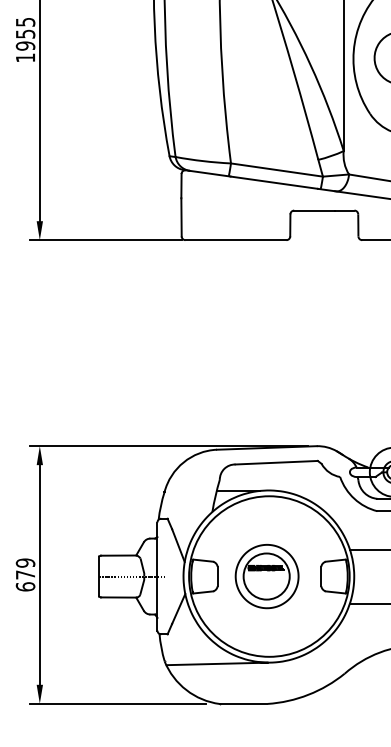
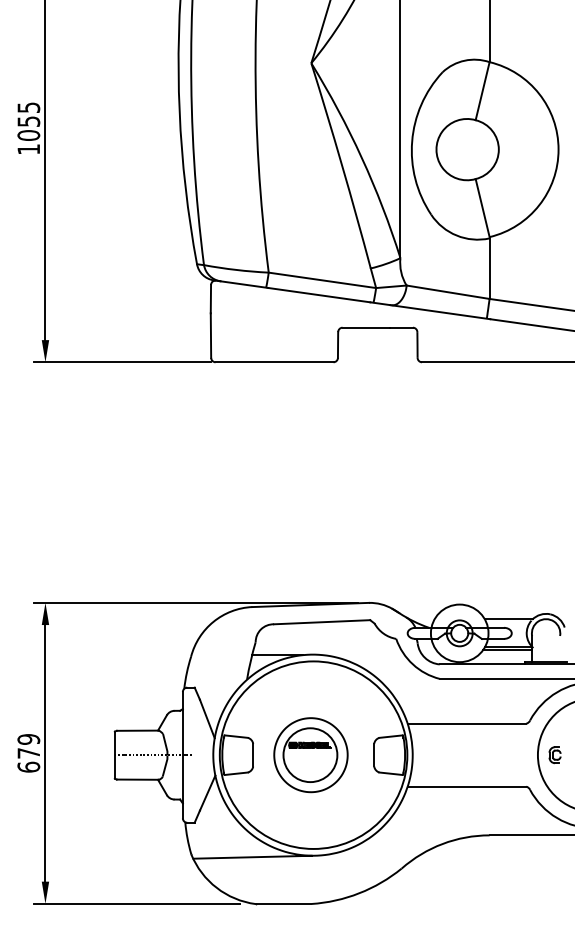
text: (25, 46) -> (28, 135), 1955 -> 1055

